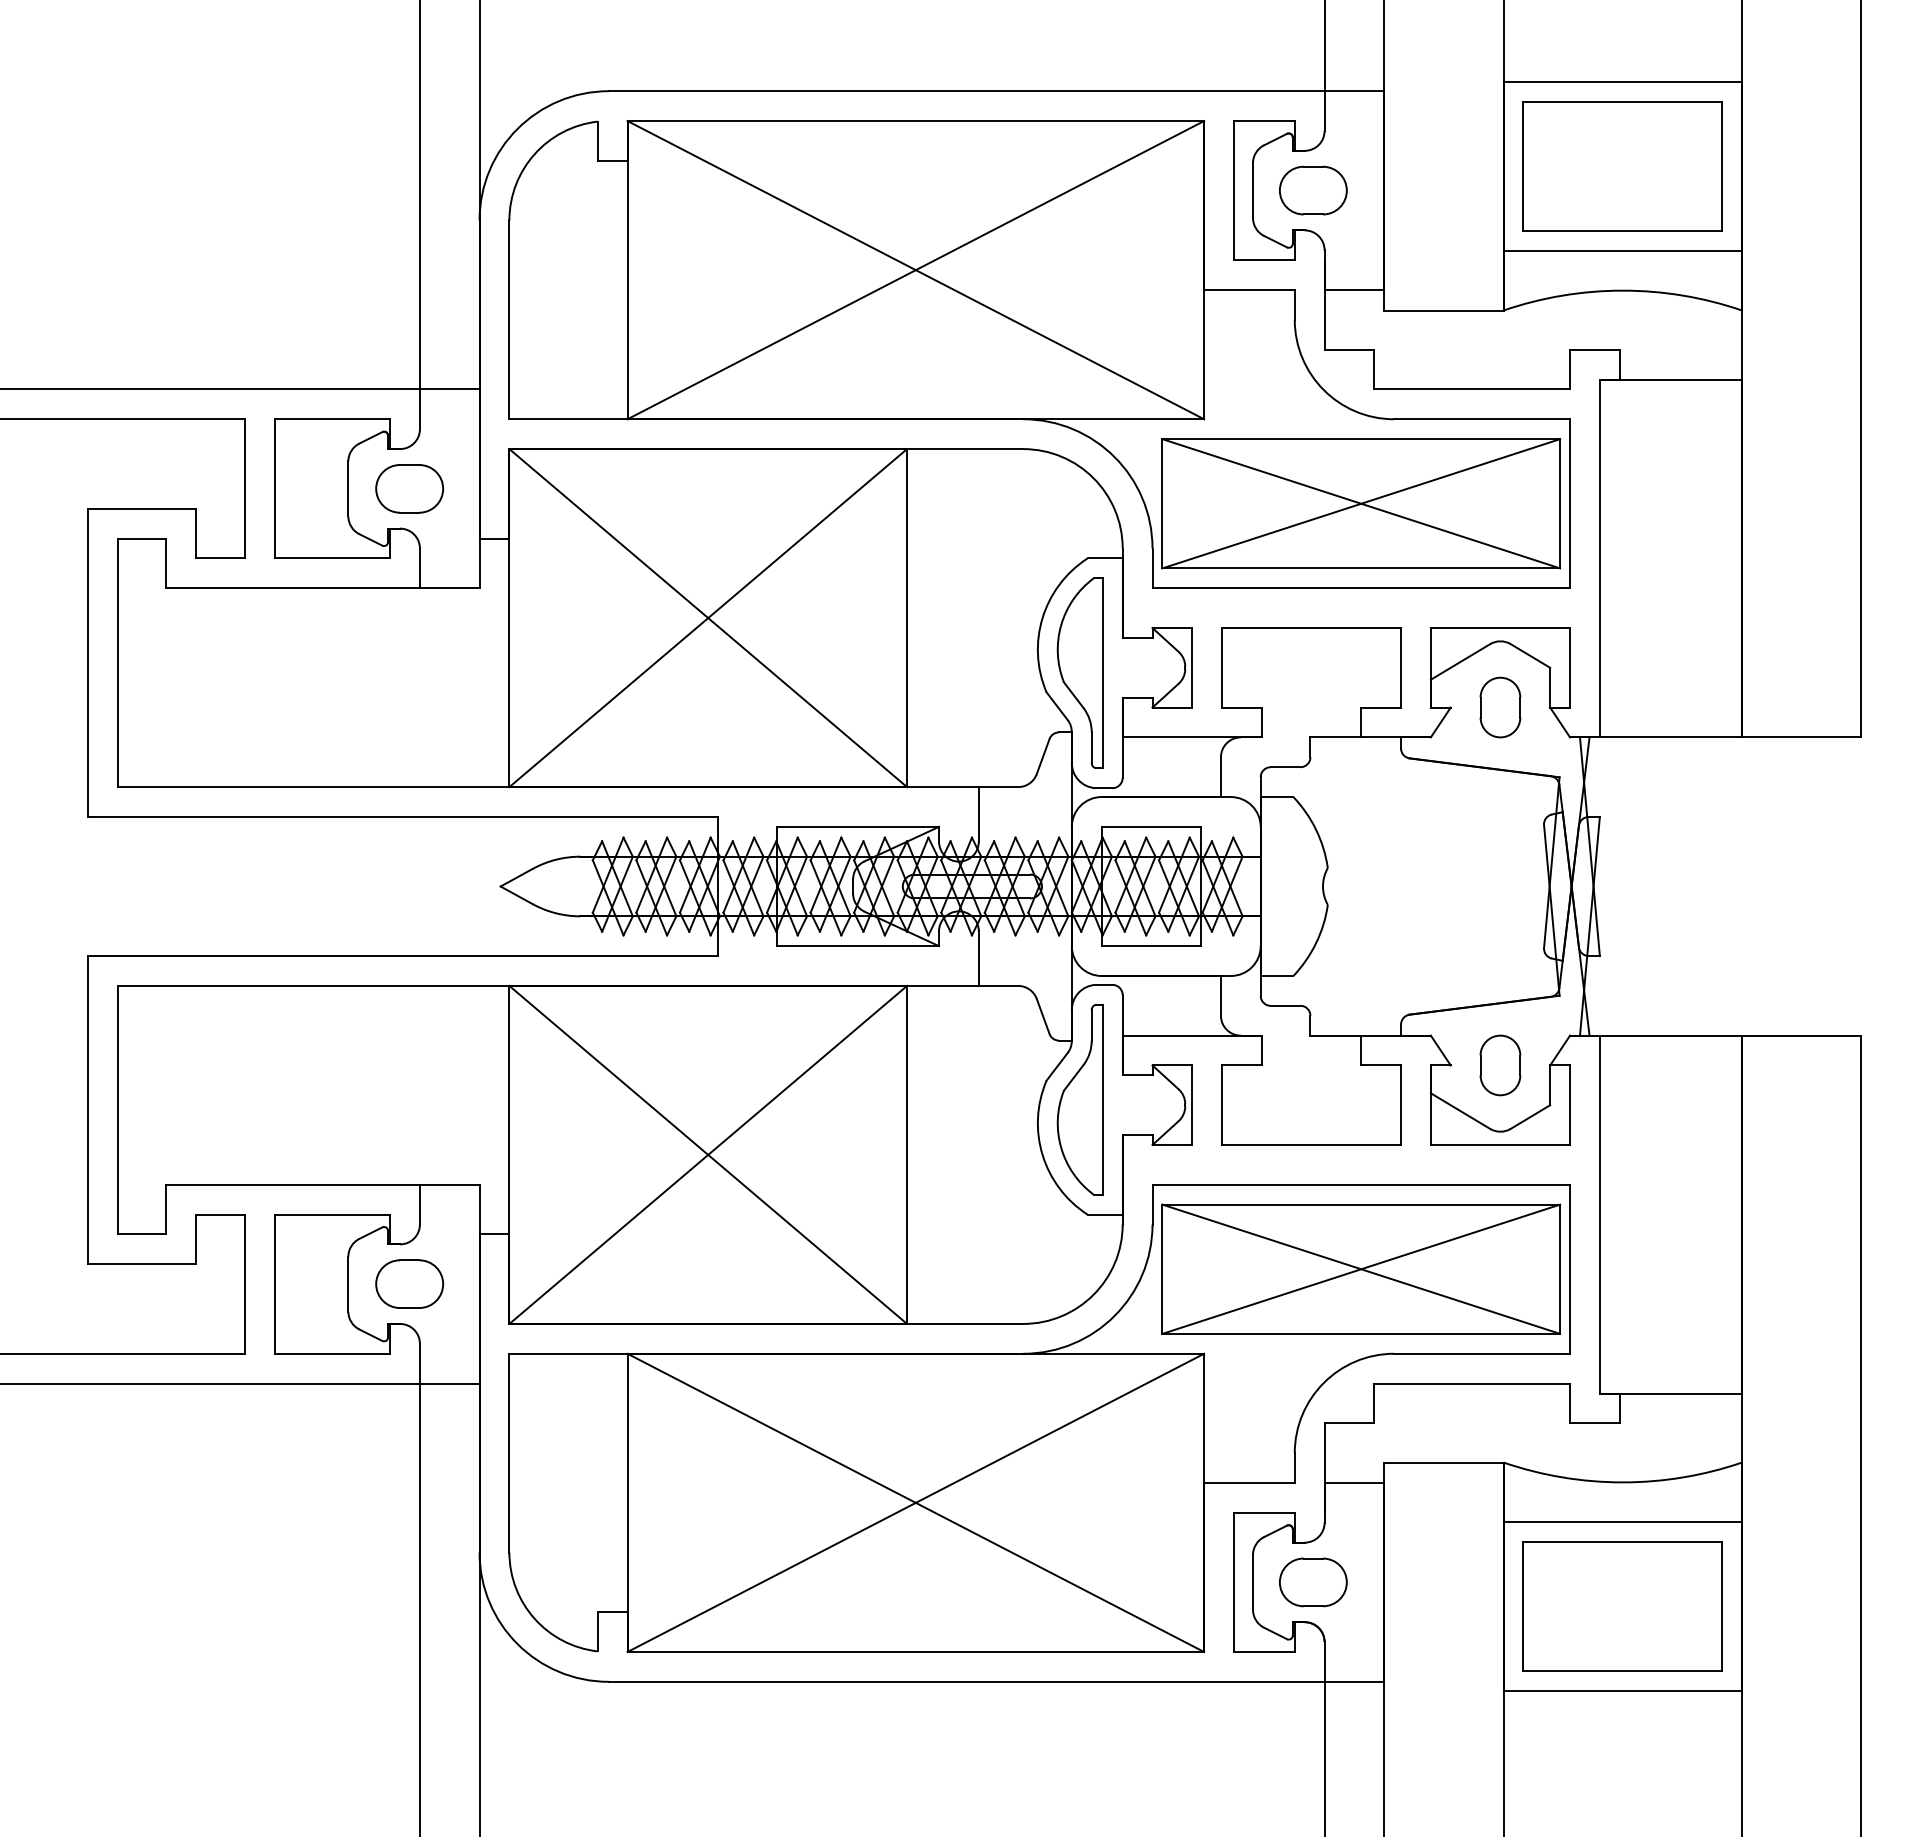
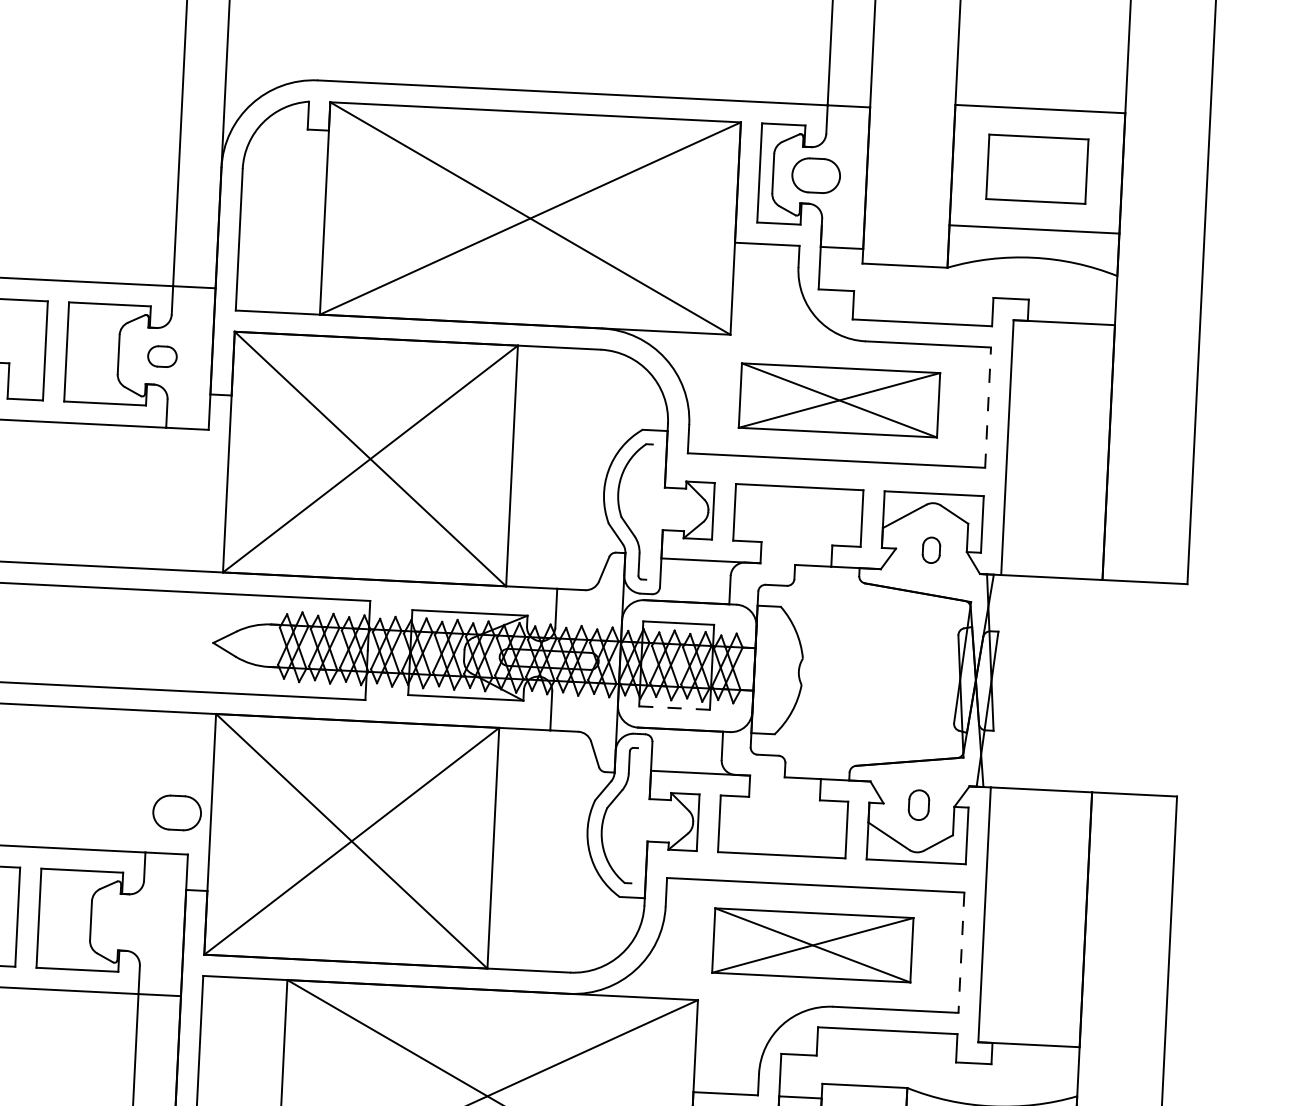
part: (1622, 166) -> (1037, 169), size x0.7
part: (409, 488) -> (162, 356), size x0.6
part: (1361, 503) -> (839, 400), size x0.7
line: (1570, 503) -> (988, 407), solid -> dashed
line: (1102, 673) -> (649, 512), removed
part: (1500, 707) -> (931, 550), size x0.6
line: (1151, 946) -> (674, 708), solid -> dashed
part: (1500, 1065) -> (919, 805), size x0.7
line: (1102, 1099) -> (634, 815), removed
part: (1361, 1268) -> (812, 944), size x0.7
line: (1570, 1269) -> (961, 952), solid -> dashed
part: (409, 1283) -> (177, 812), moved

